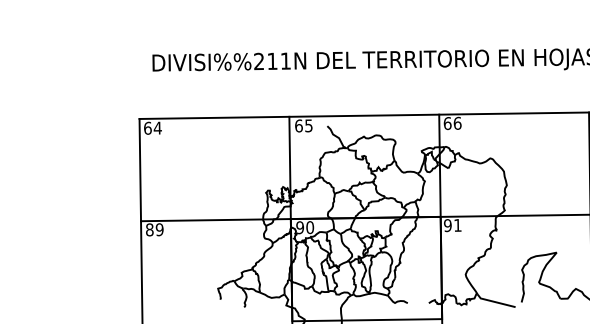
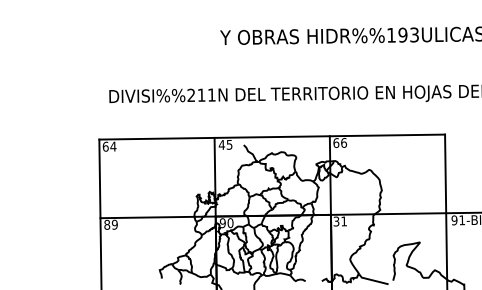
text: (298, 125) -> (221, 144), 65 -> 45
text: (447, 225) -> (336, 221), 91 -> 31

